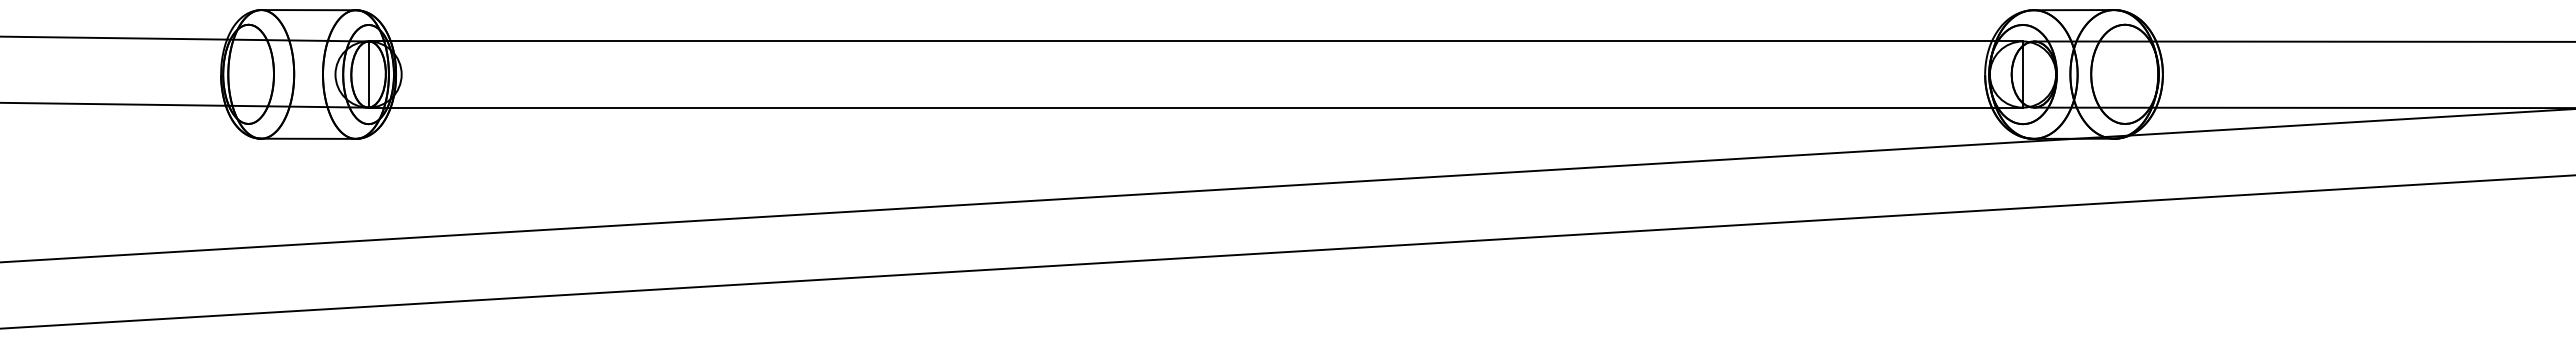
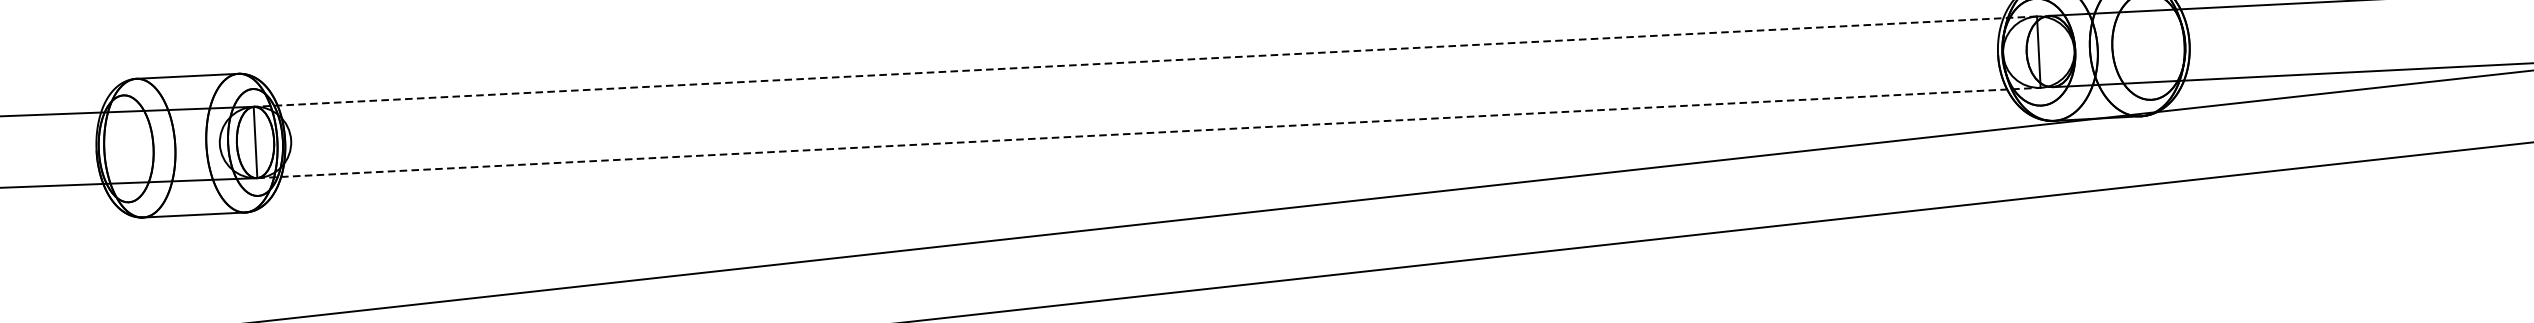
line: (1195, 41) -> (1145, 61), solid -> dashed
line: (1196, 107) -> (1149, 132), solid -> dashed

